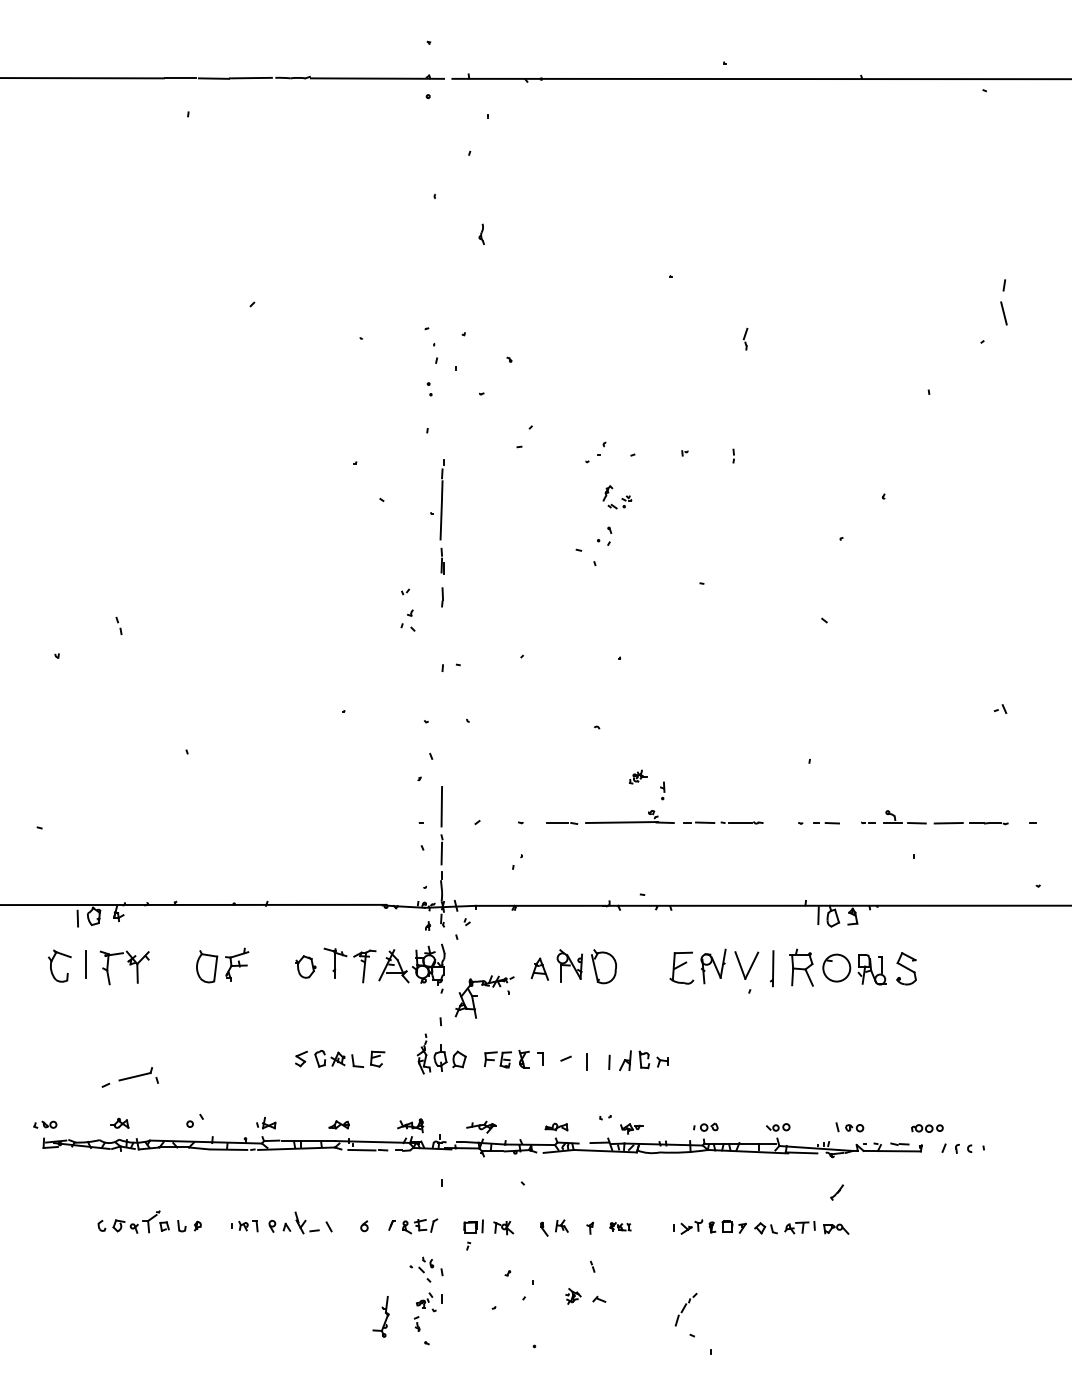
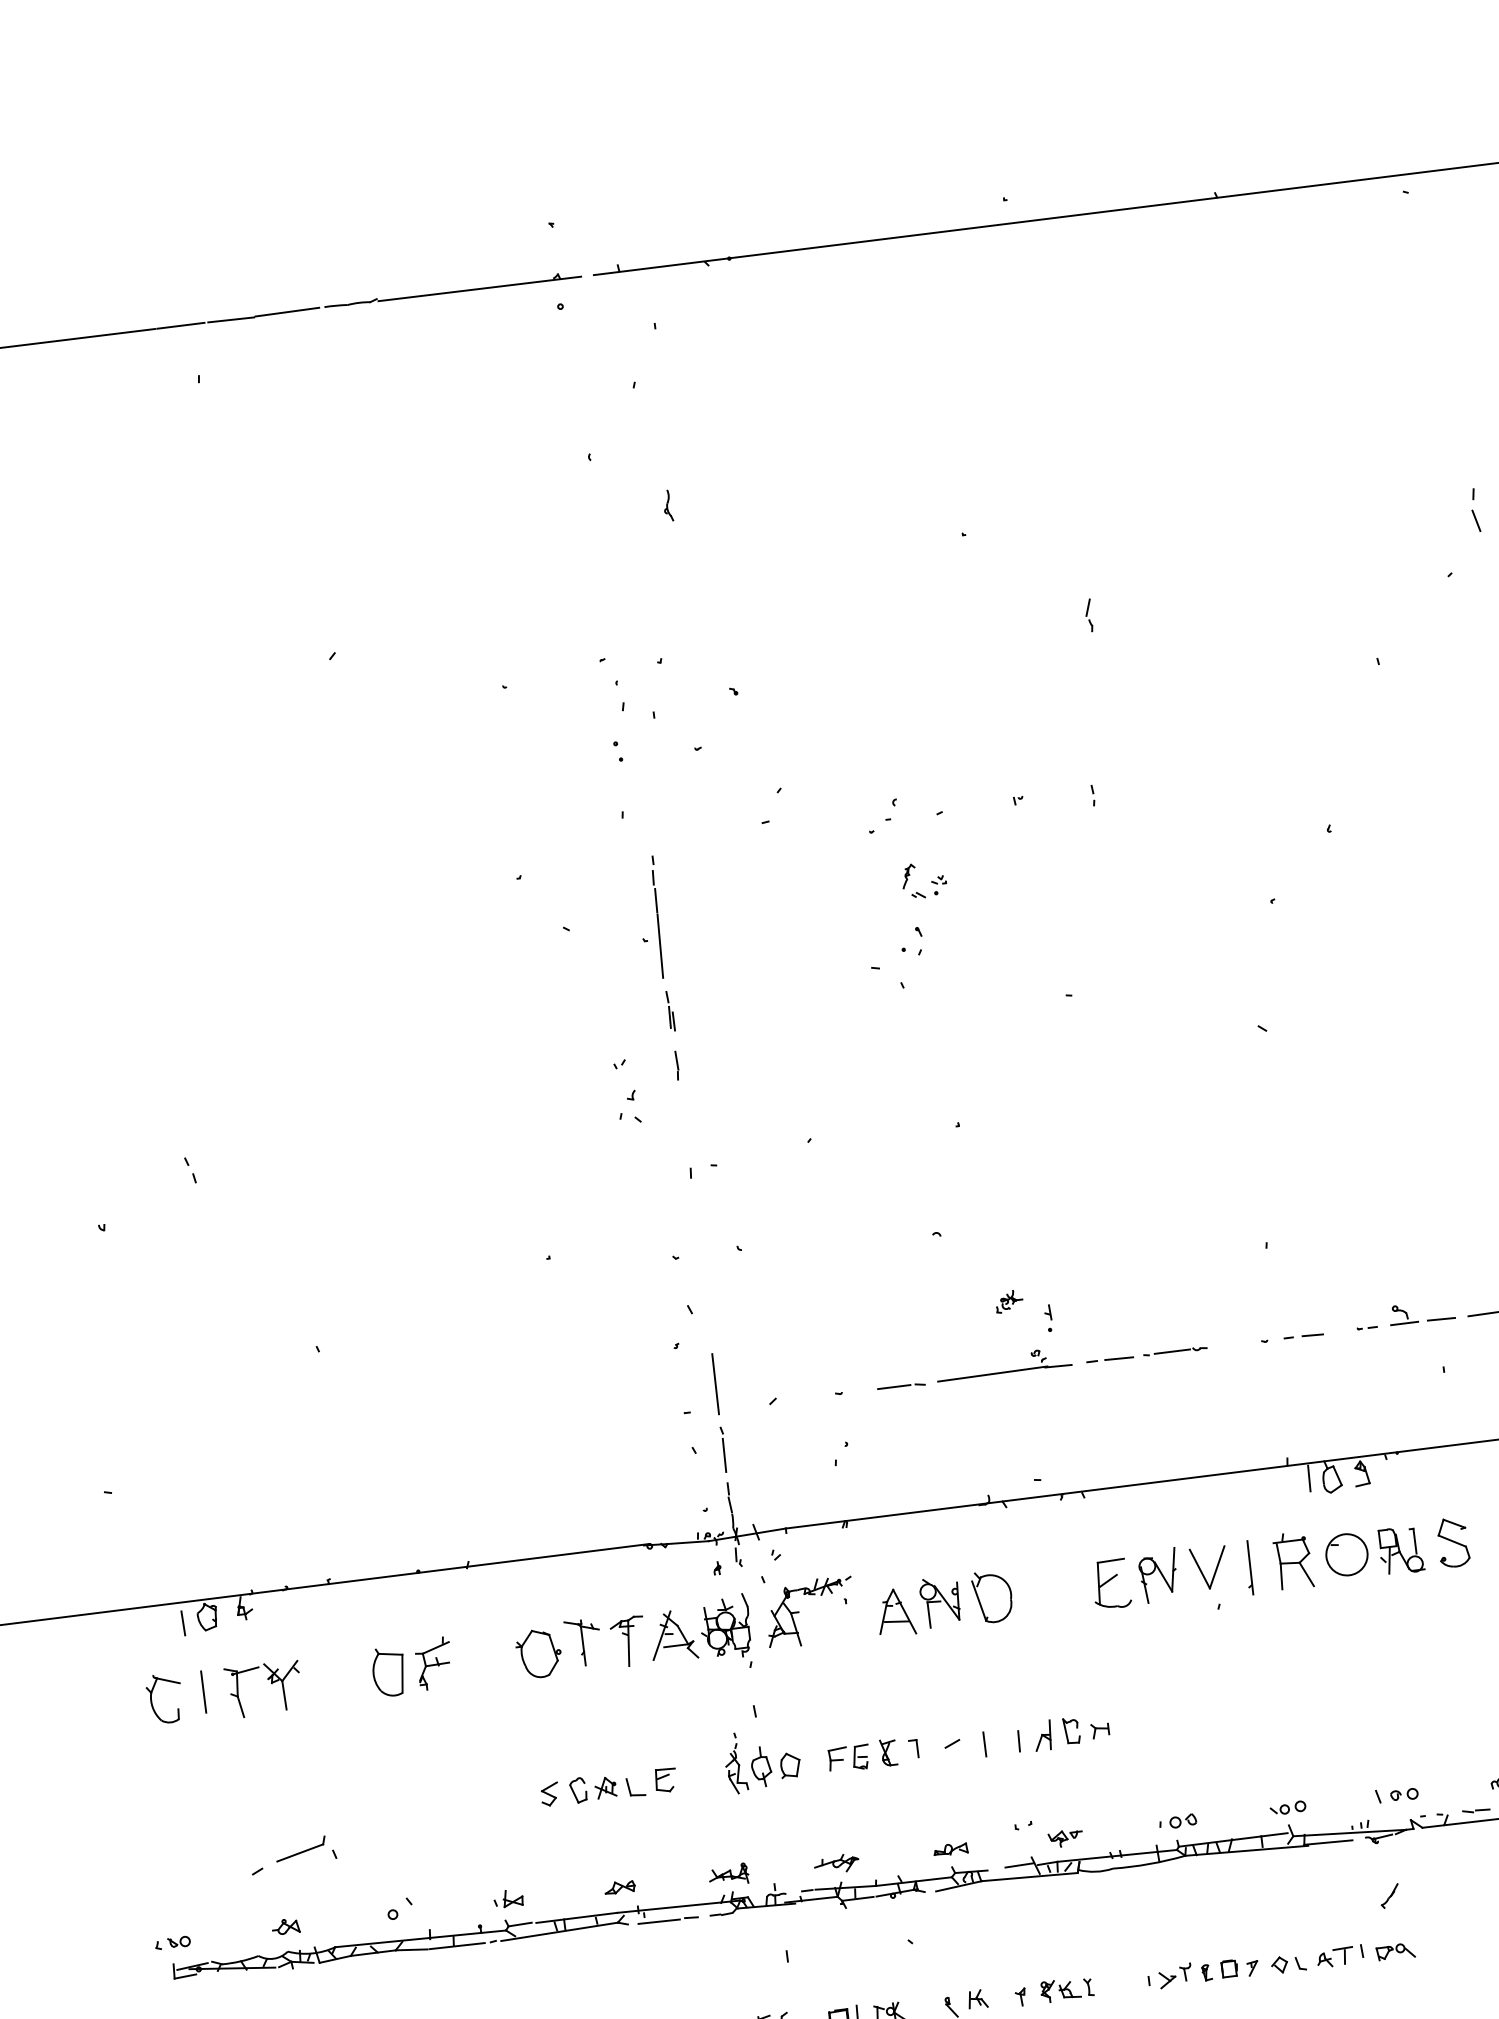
part: (1003, 301) -> (1474, 509), size x0.62
part: (305, 966) -> (538, 1652), size x1.43
part: (539, 969) -> (895, 1613), size x1.43
part: (477, 996) -> (799, 1612), moved
part: (620, 1226) -> (1066, 1988), size x1.67

